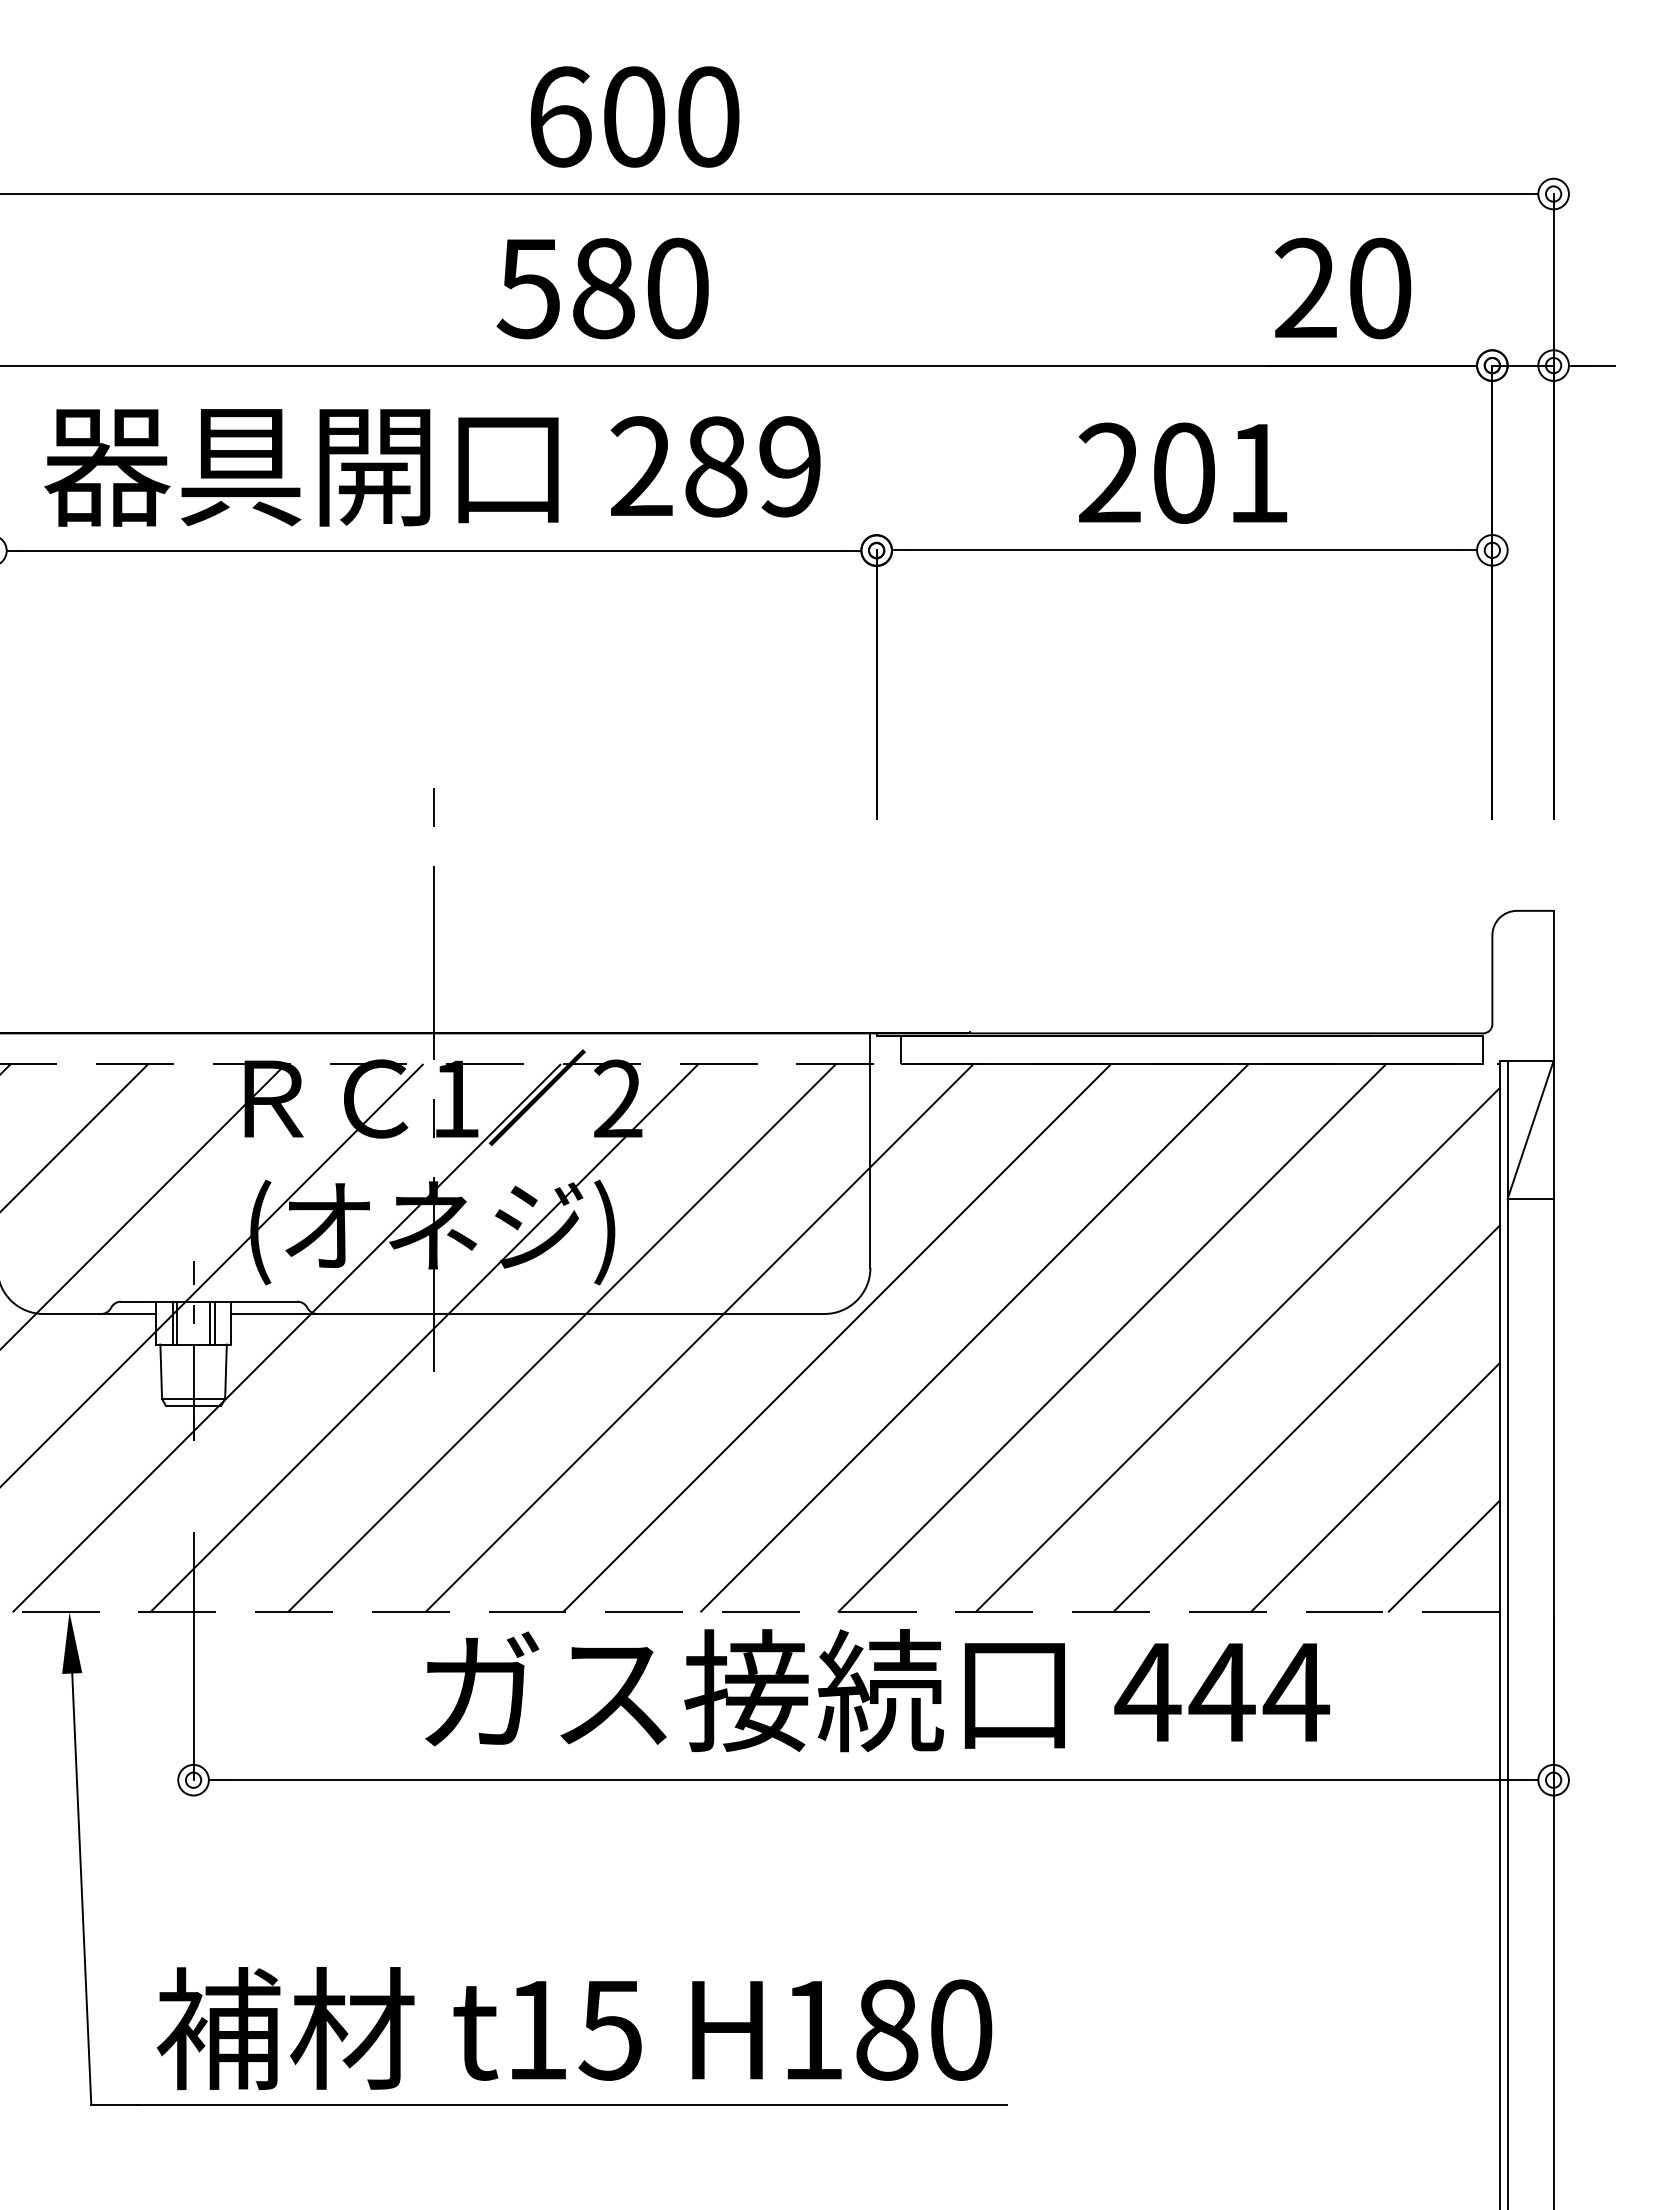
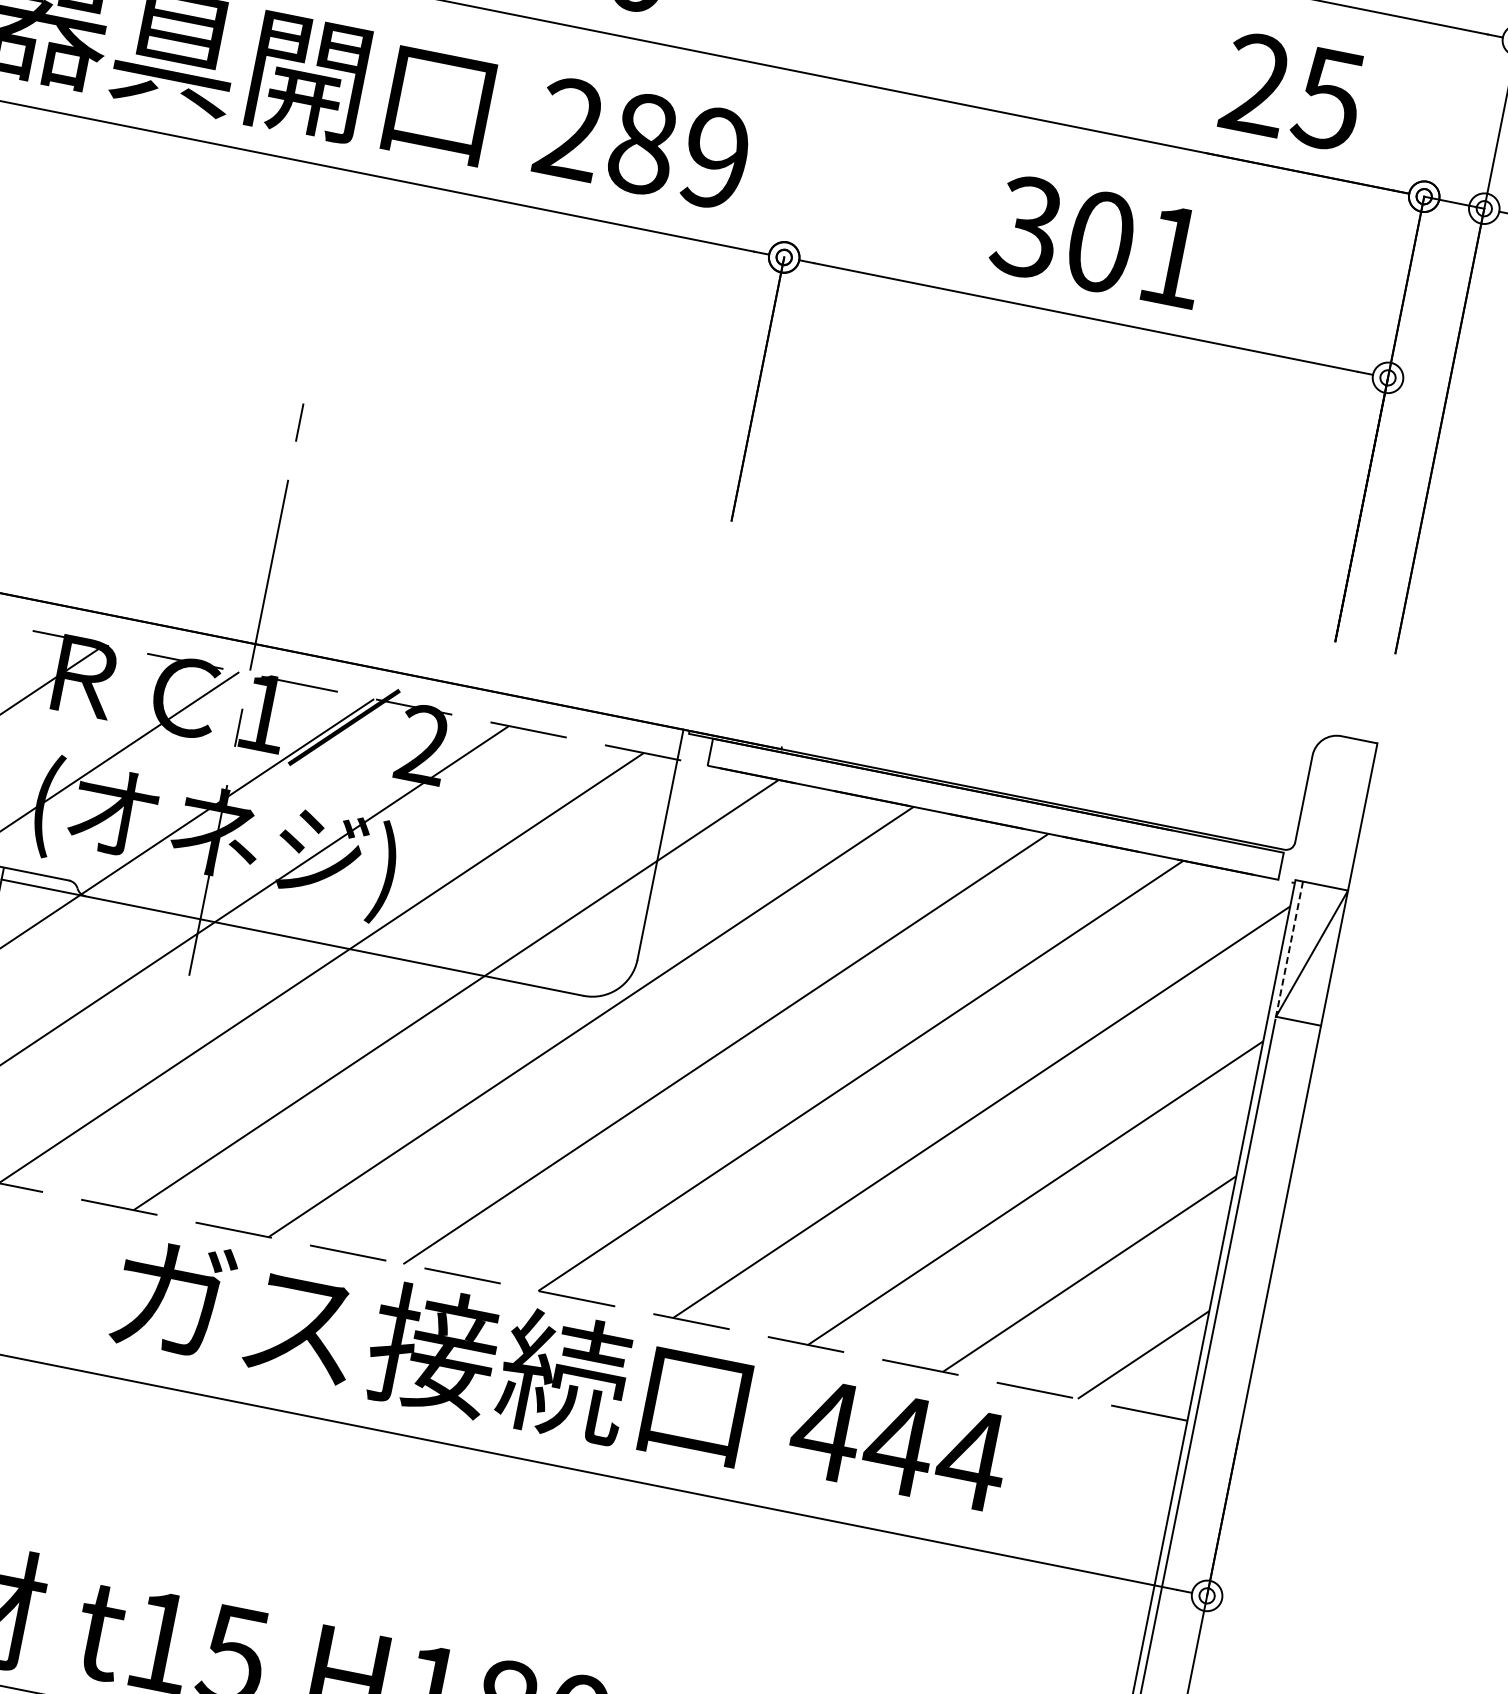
text: (1379, 288) -> (1328, 98), 20 -> 25
text: (1108, 472) -> (1026, 226), 201 -> 301
line: (1507, 1131) -> (1288, 950), solid -> dashed

